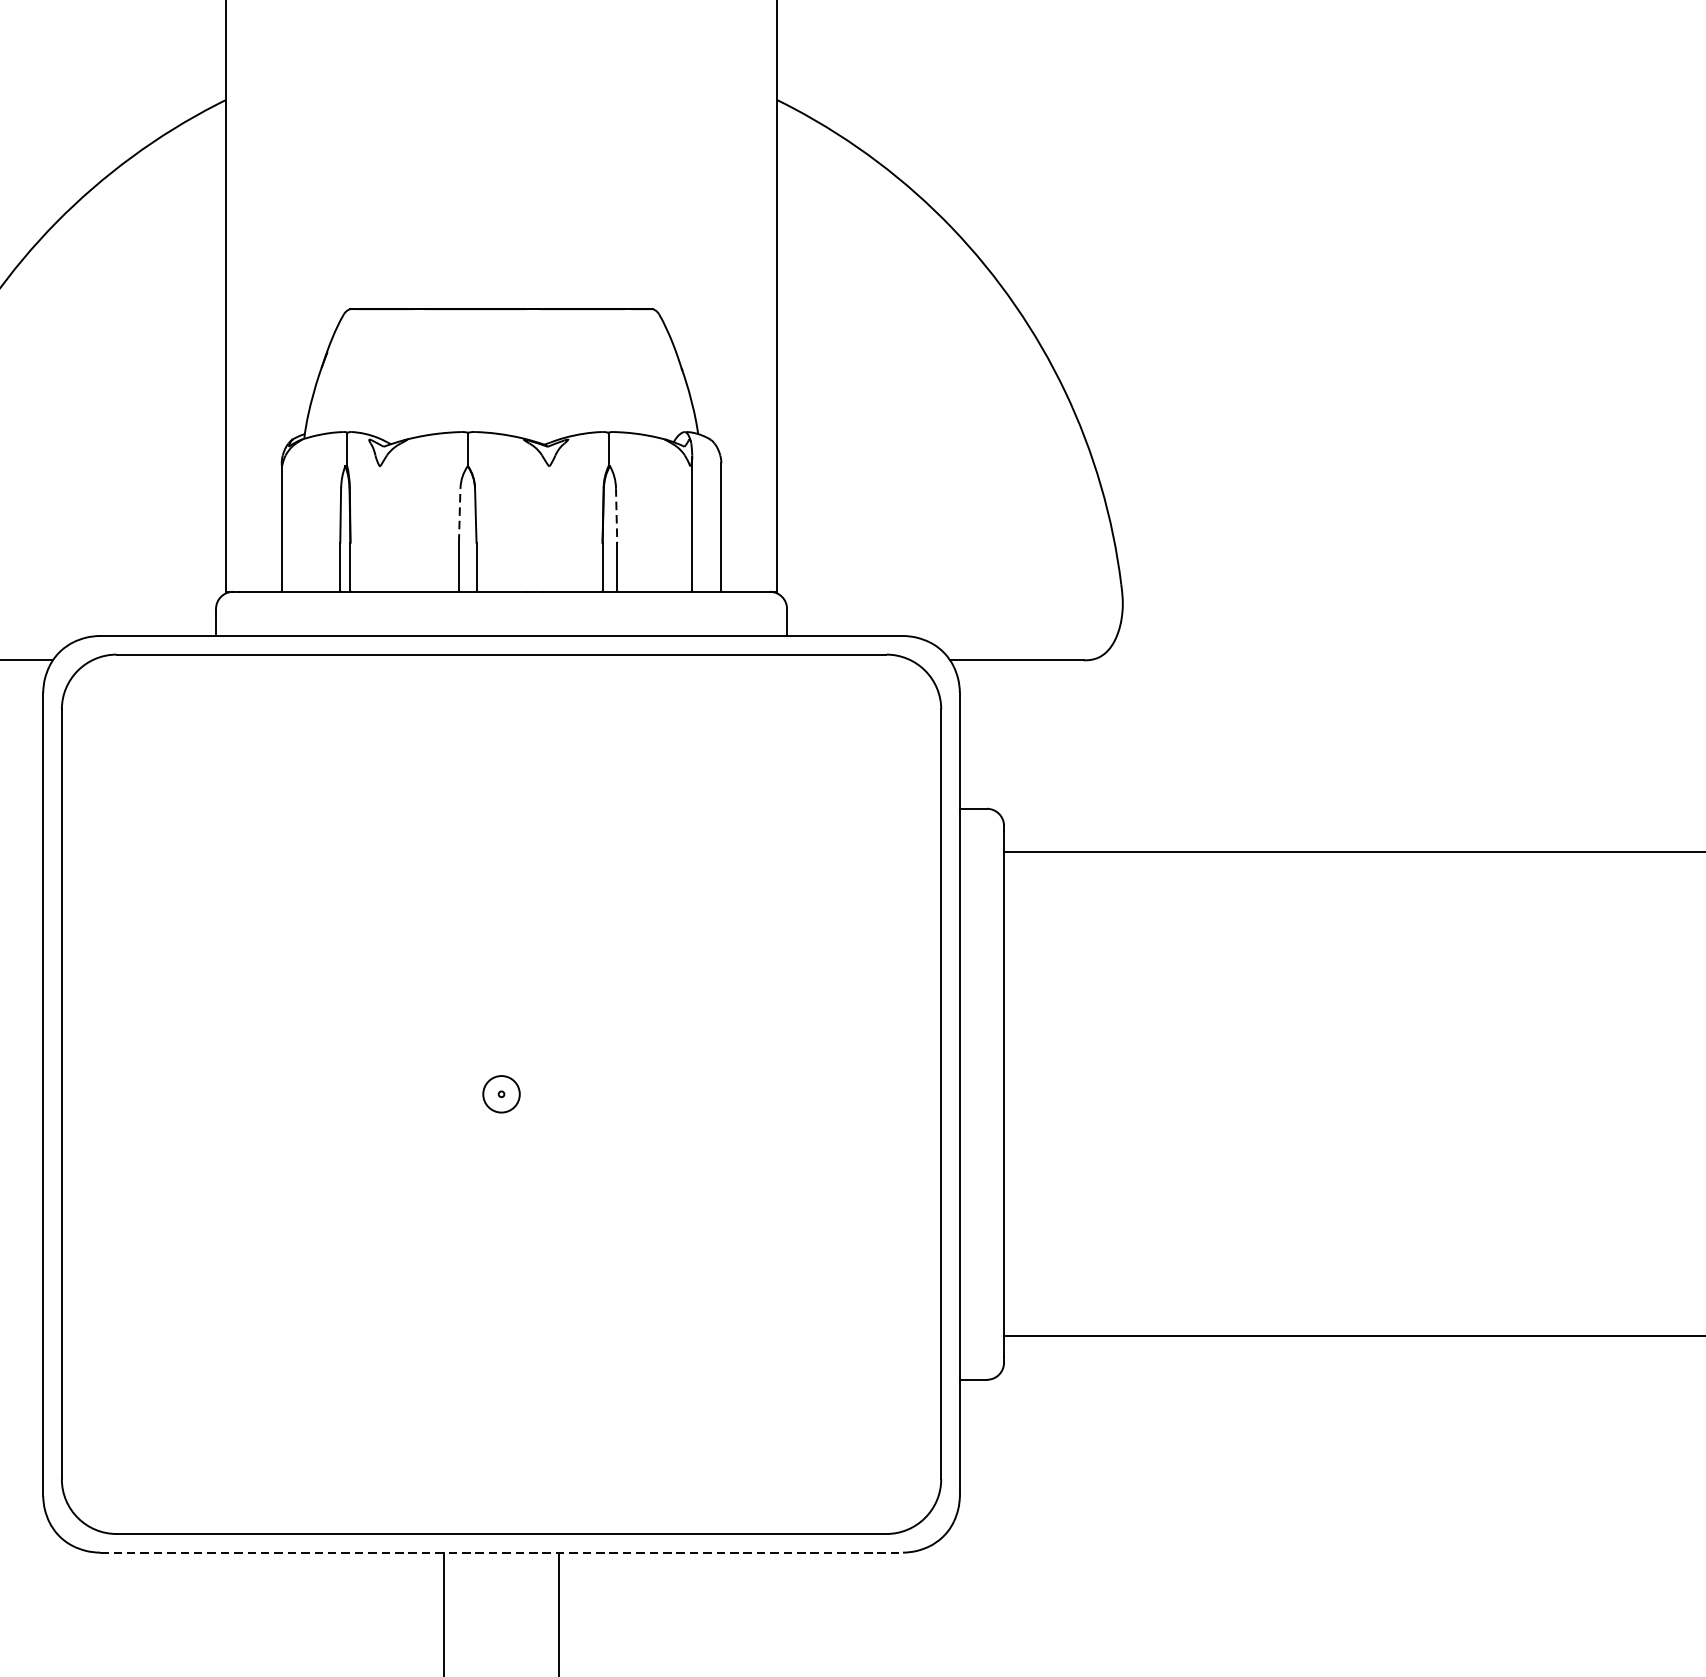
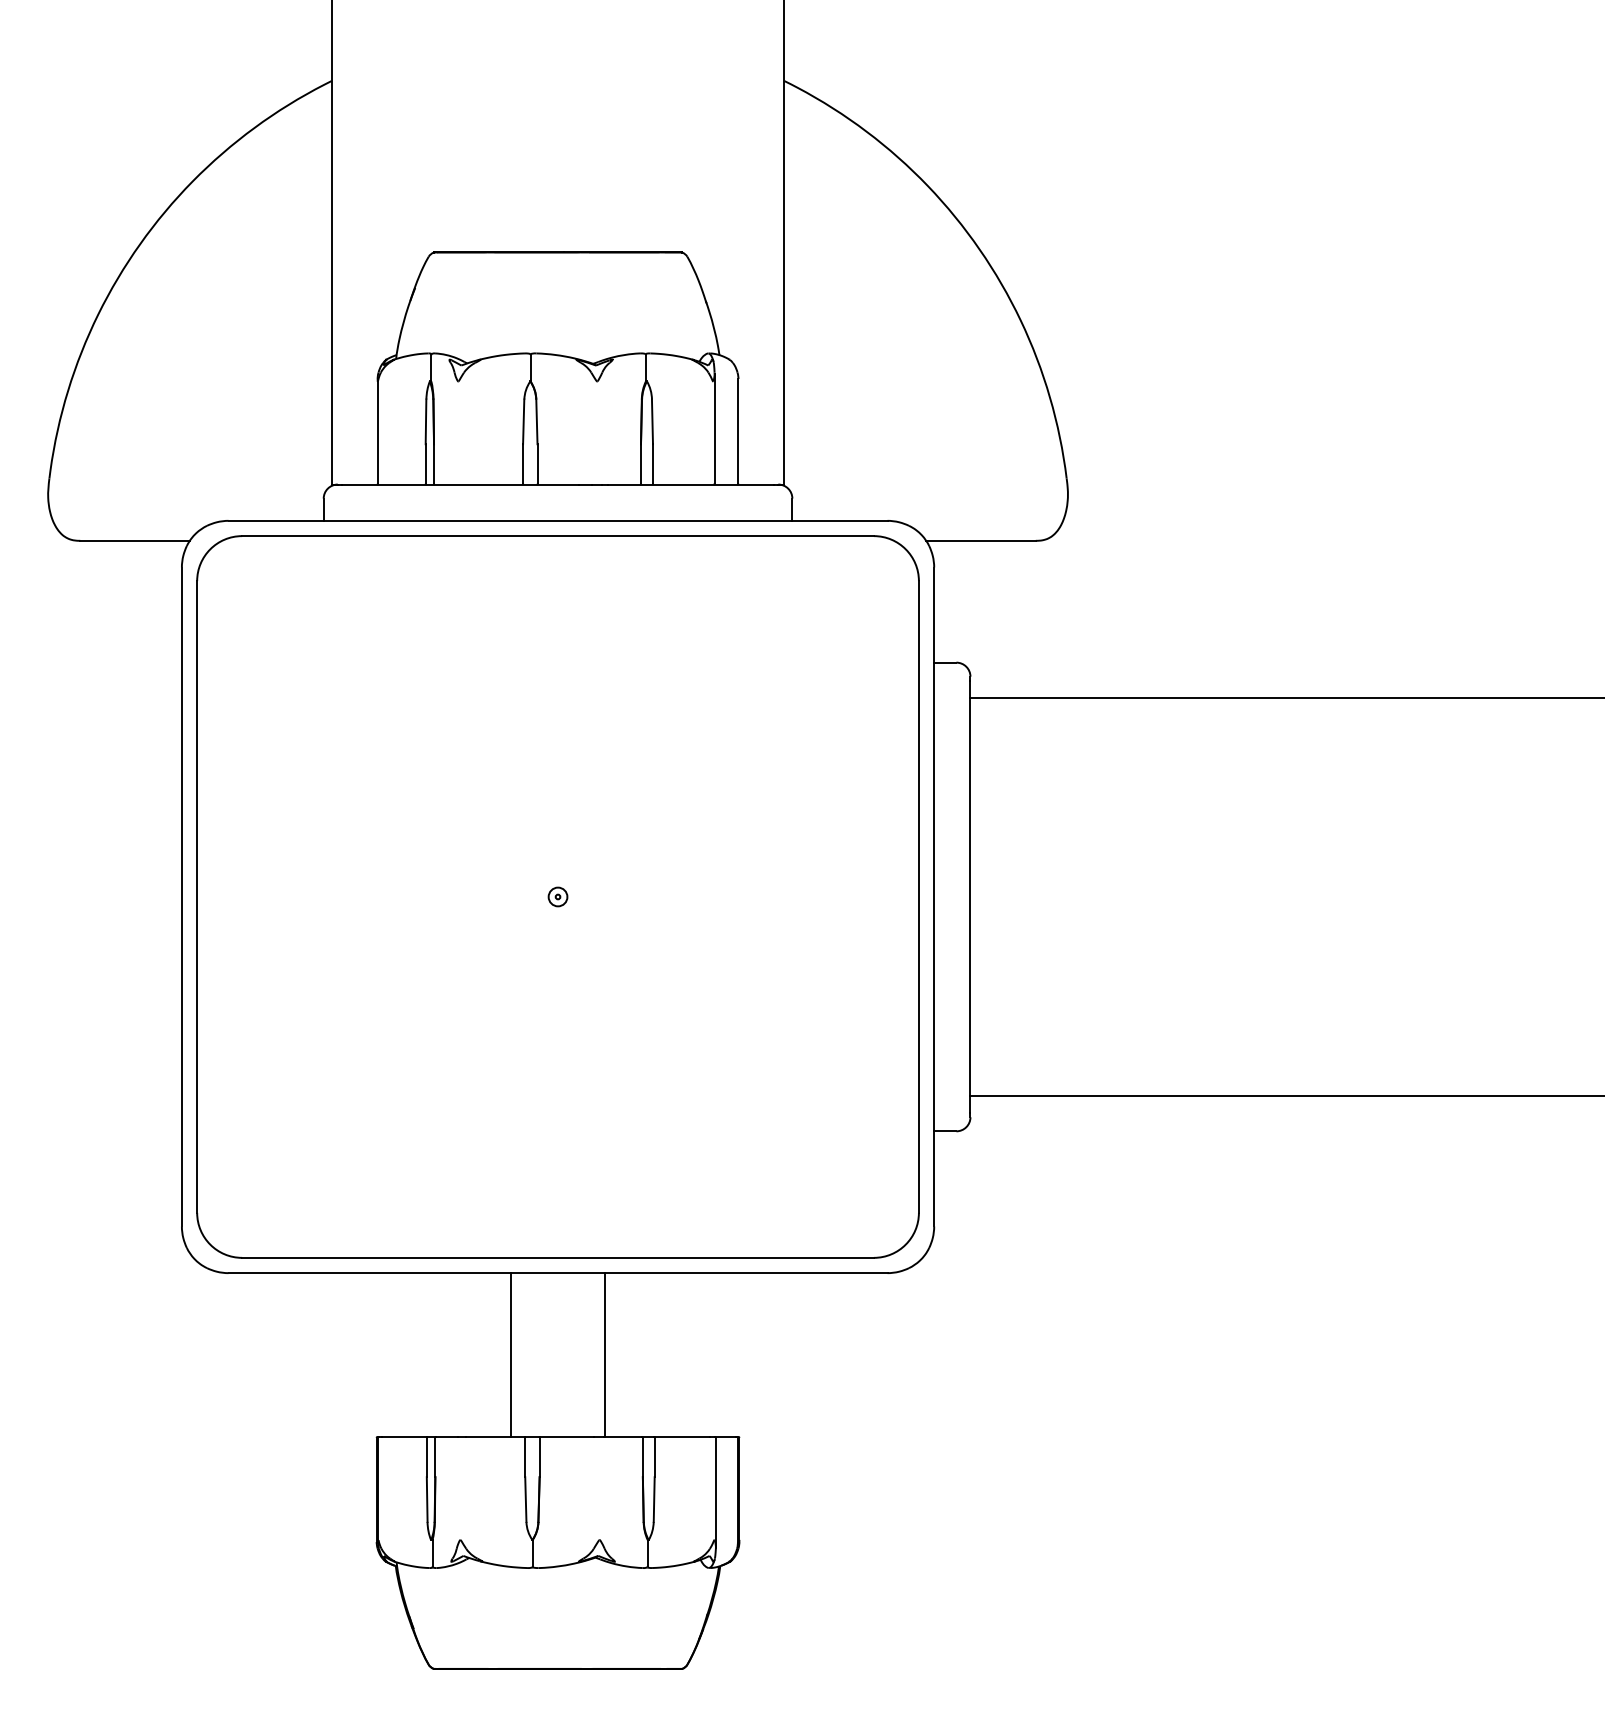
line: (459, 514) -> (523, 421), dashed -> solid
line: (616, 516) -> (652, 422), dashed -> solid
circle: (500, 1093) -> (557, 896), size x0.62
line: (502, 1553) -> (558, 1273), dashed -> solid

